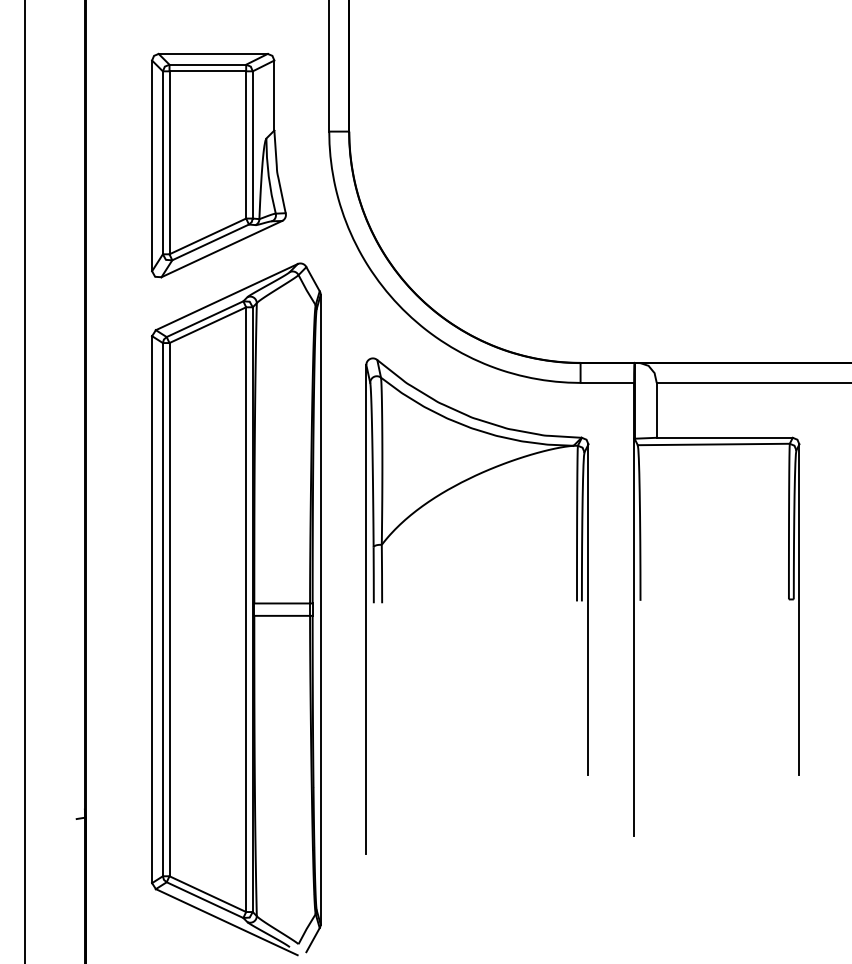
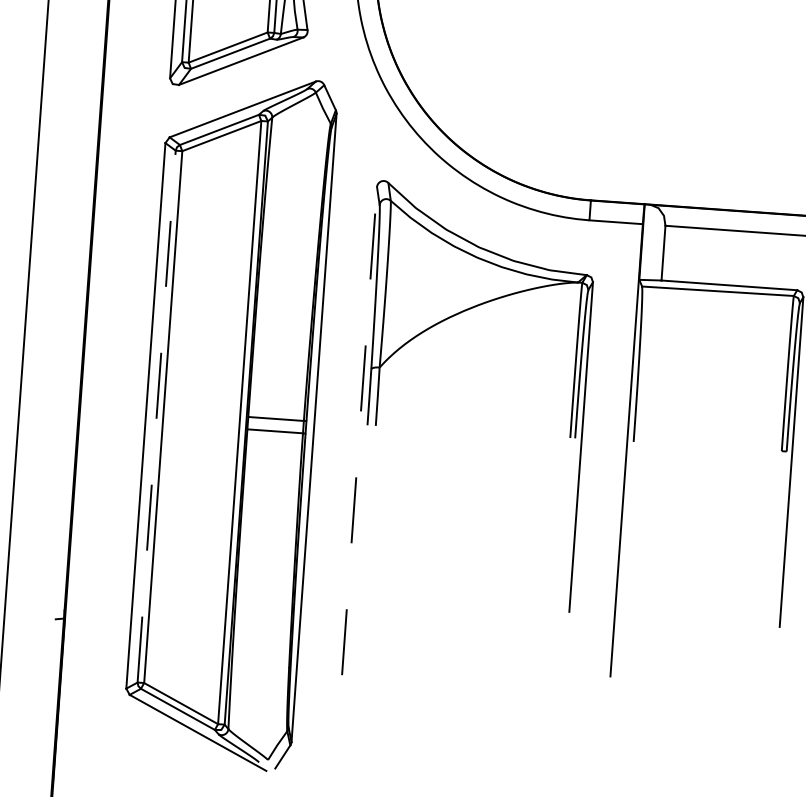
line: (162, 609) -> (156, 416), solid -> dashed
line: (366, 609) -> (359, 431), solid -> dashed

